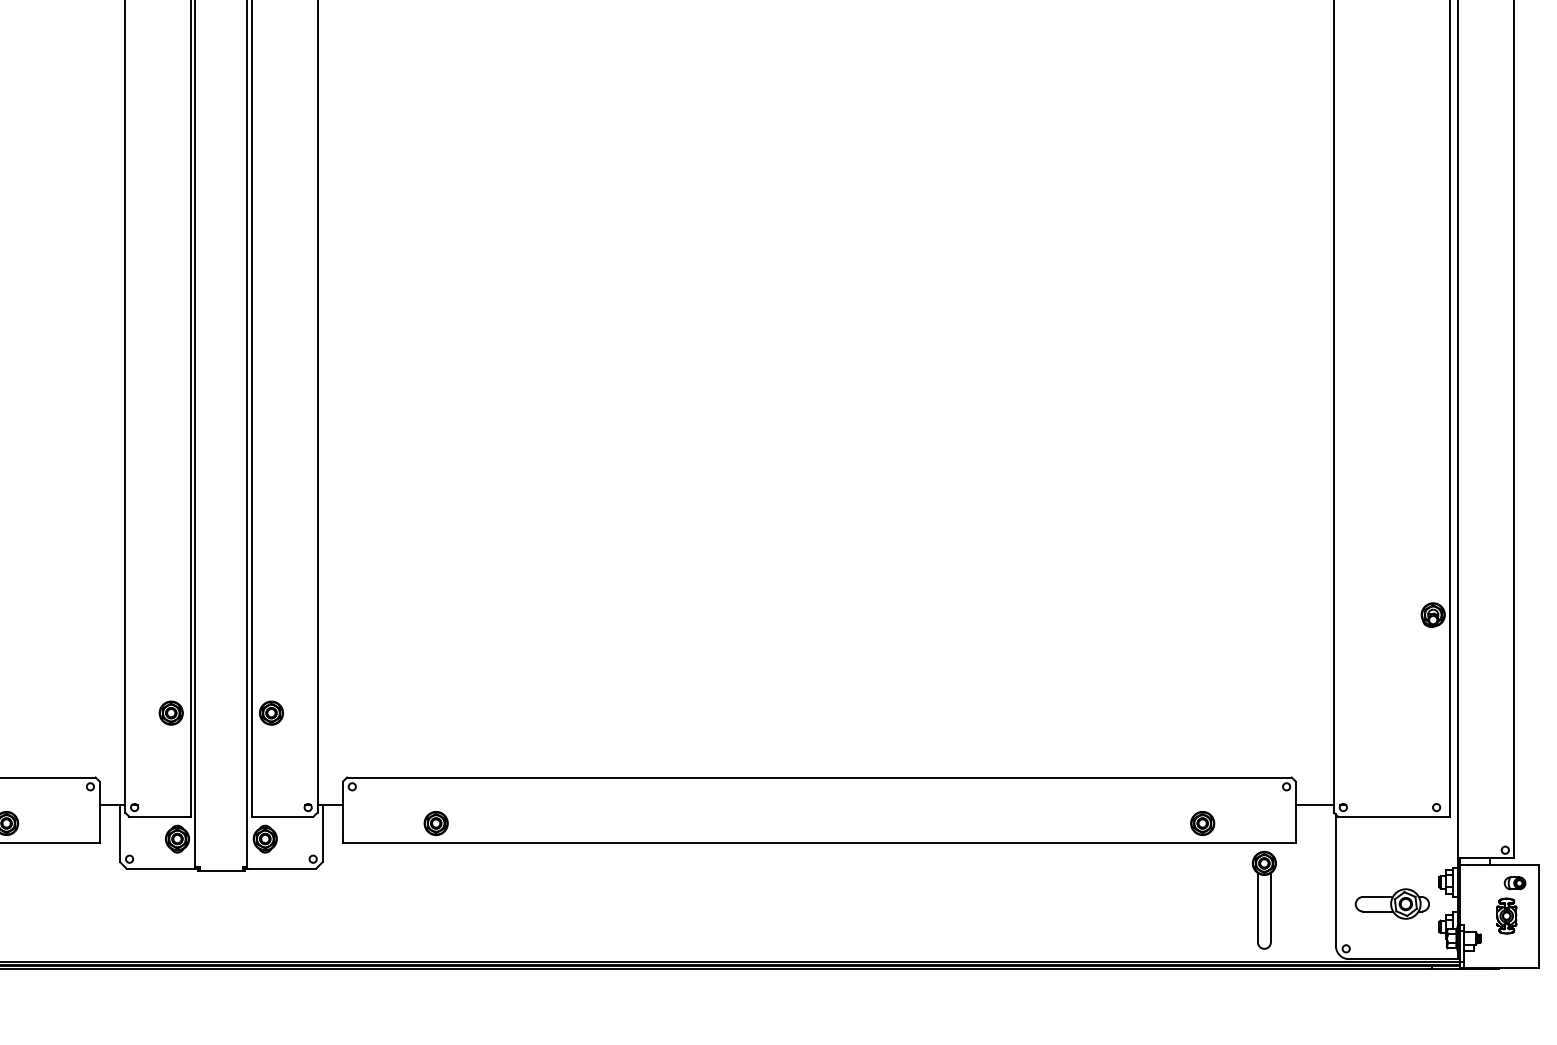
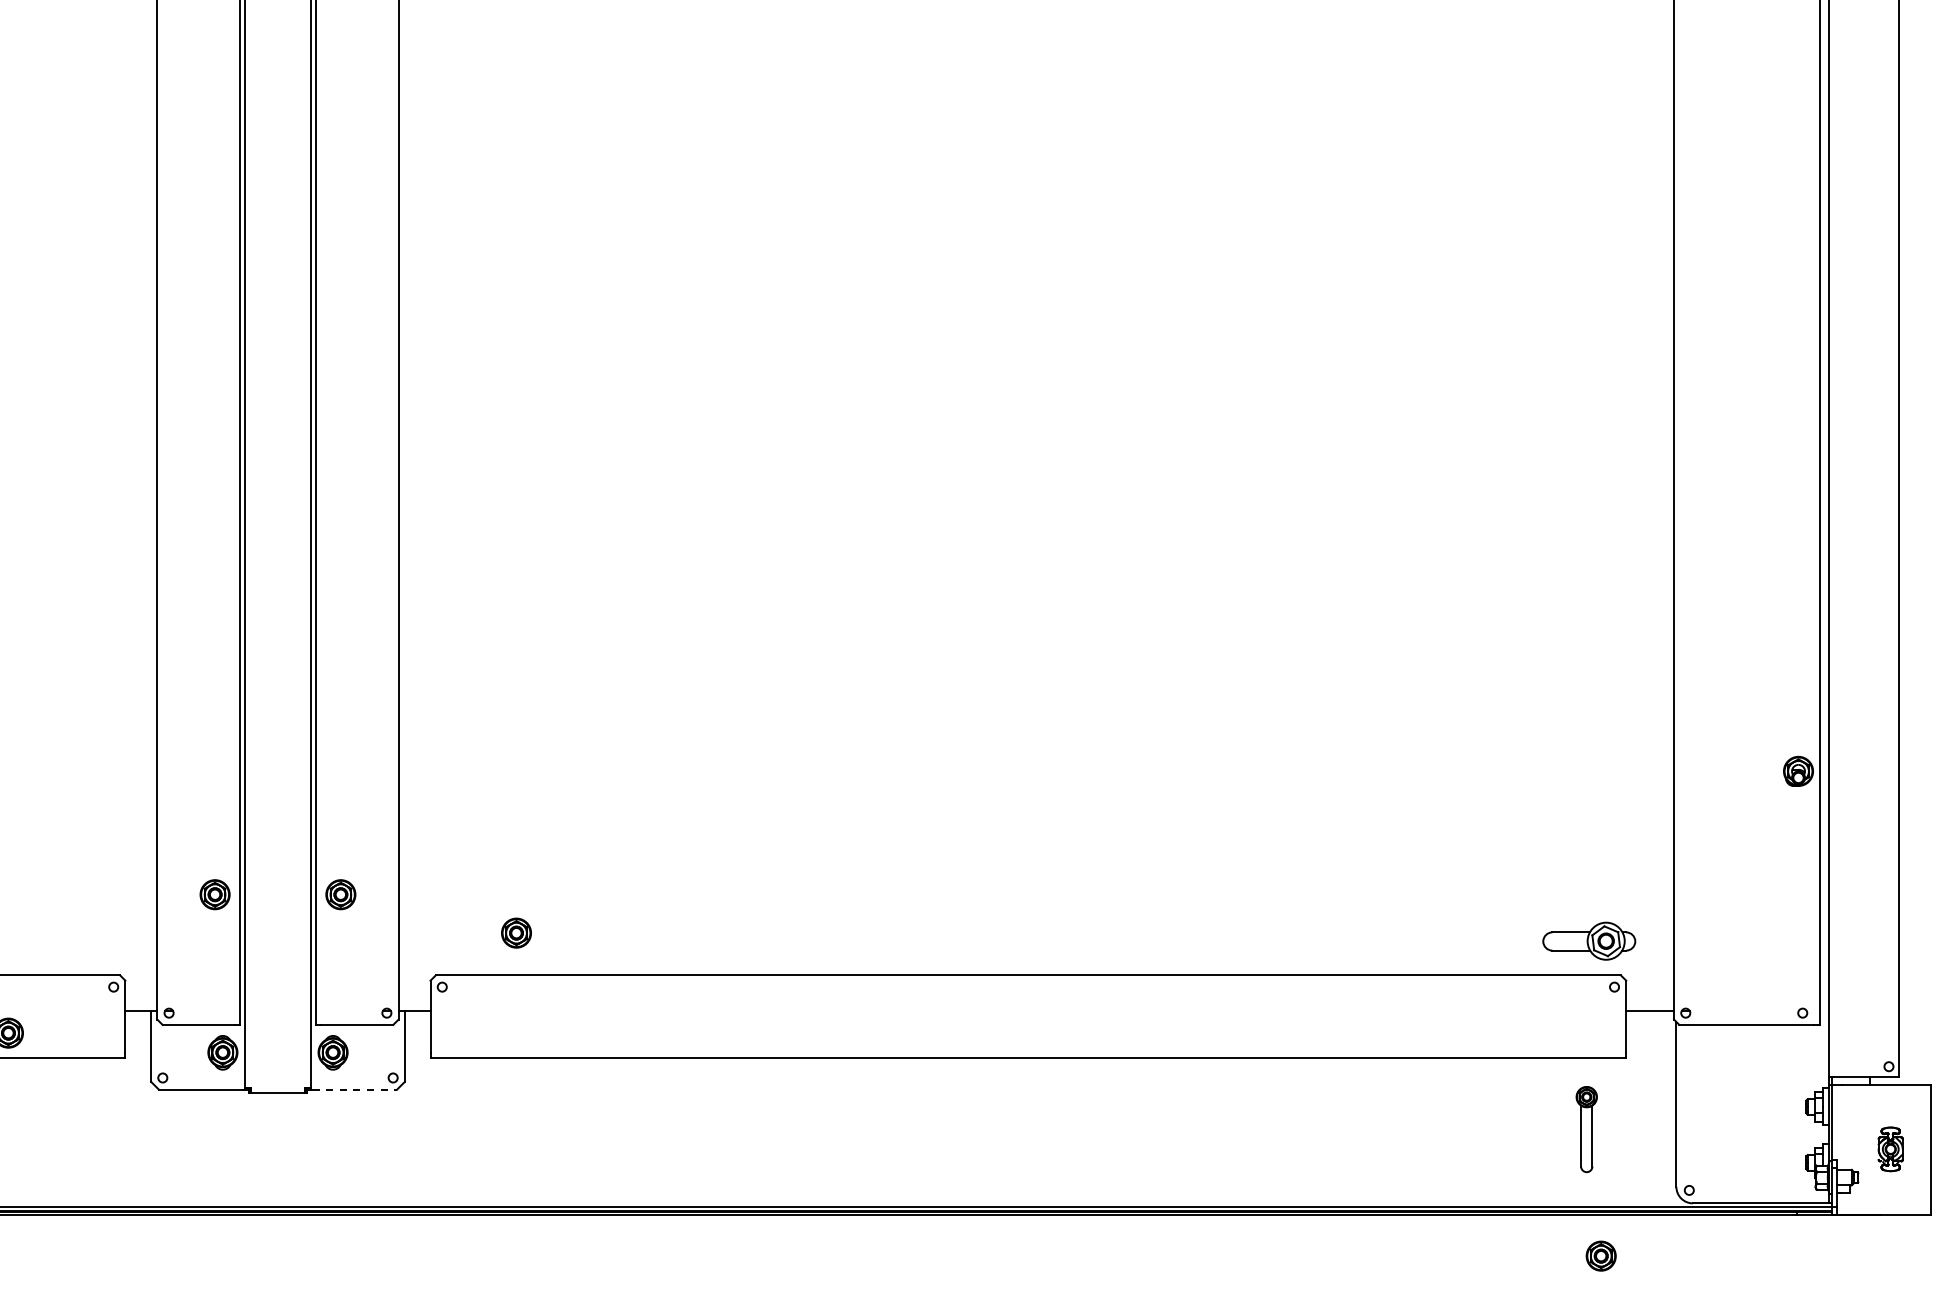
part: (436, 822) -> (516, 932), moved
part: (1202, 822) -> (1600, 1255), moved
line: (283, 868) -> (355, 1089), solid -> dashed
part: (1515, 882) -> (1901, 1107), removed
part: (1264, 900) -> (1586, 1129), size x0.7
part: (1392, 903) -> (1589, 940), moved

